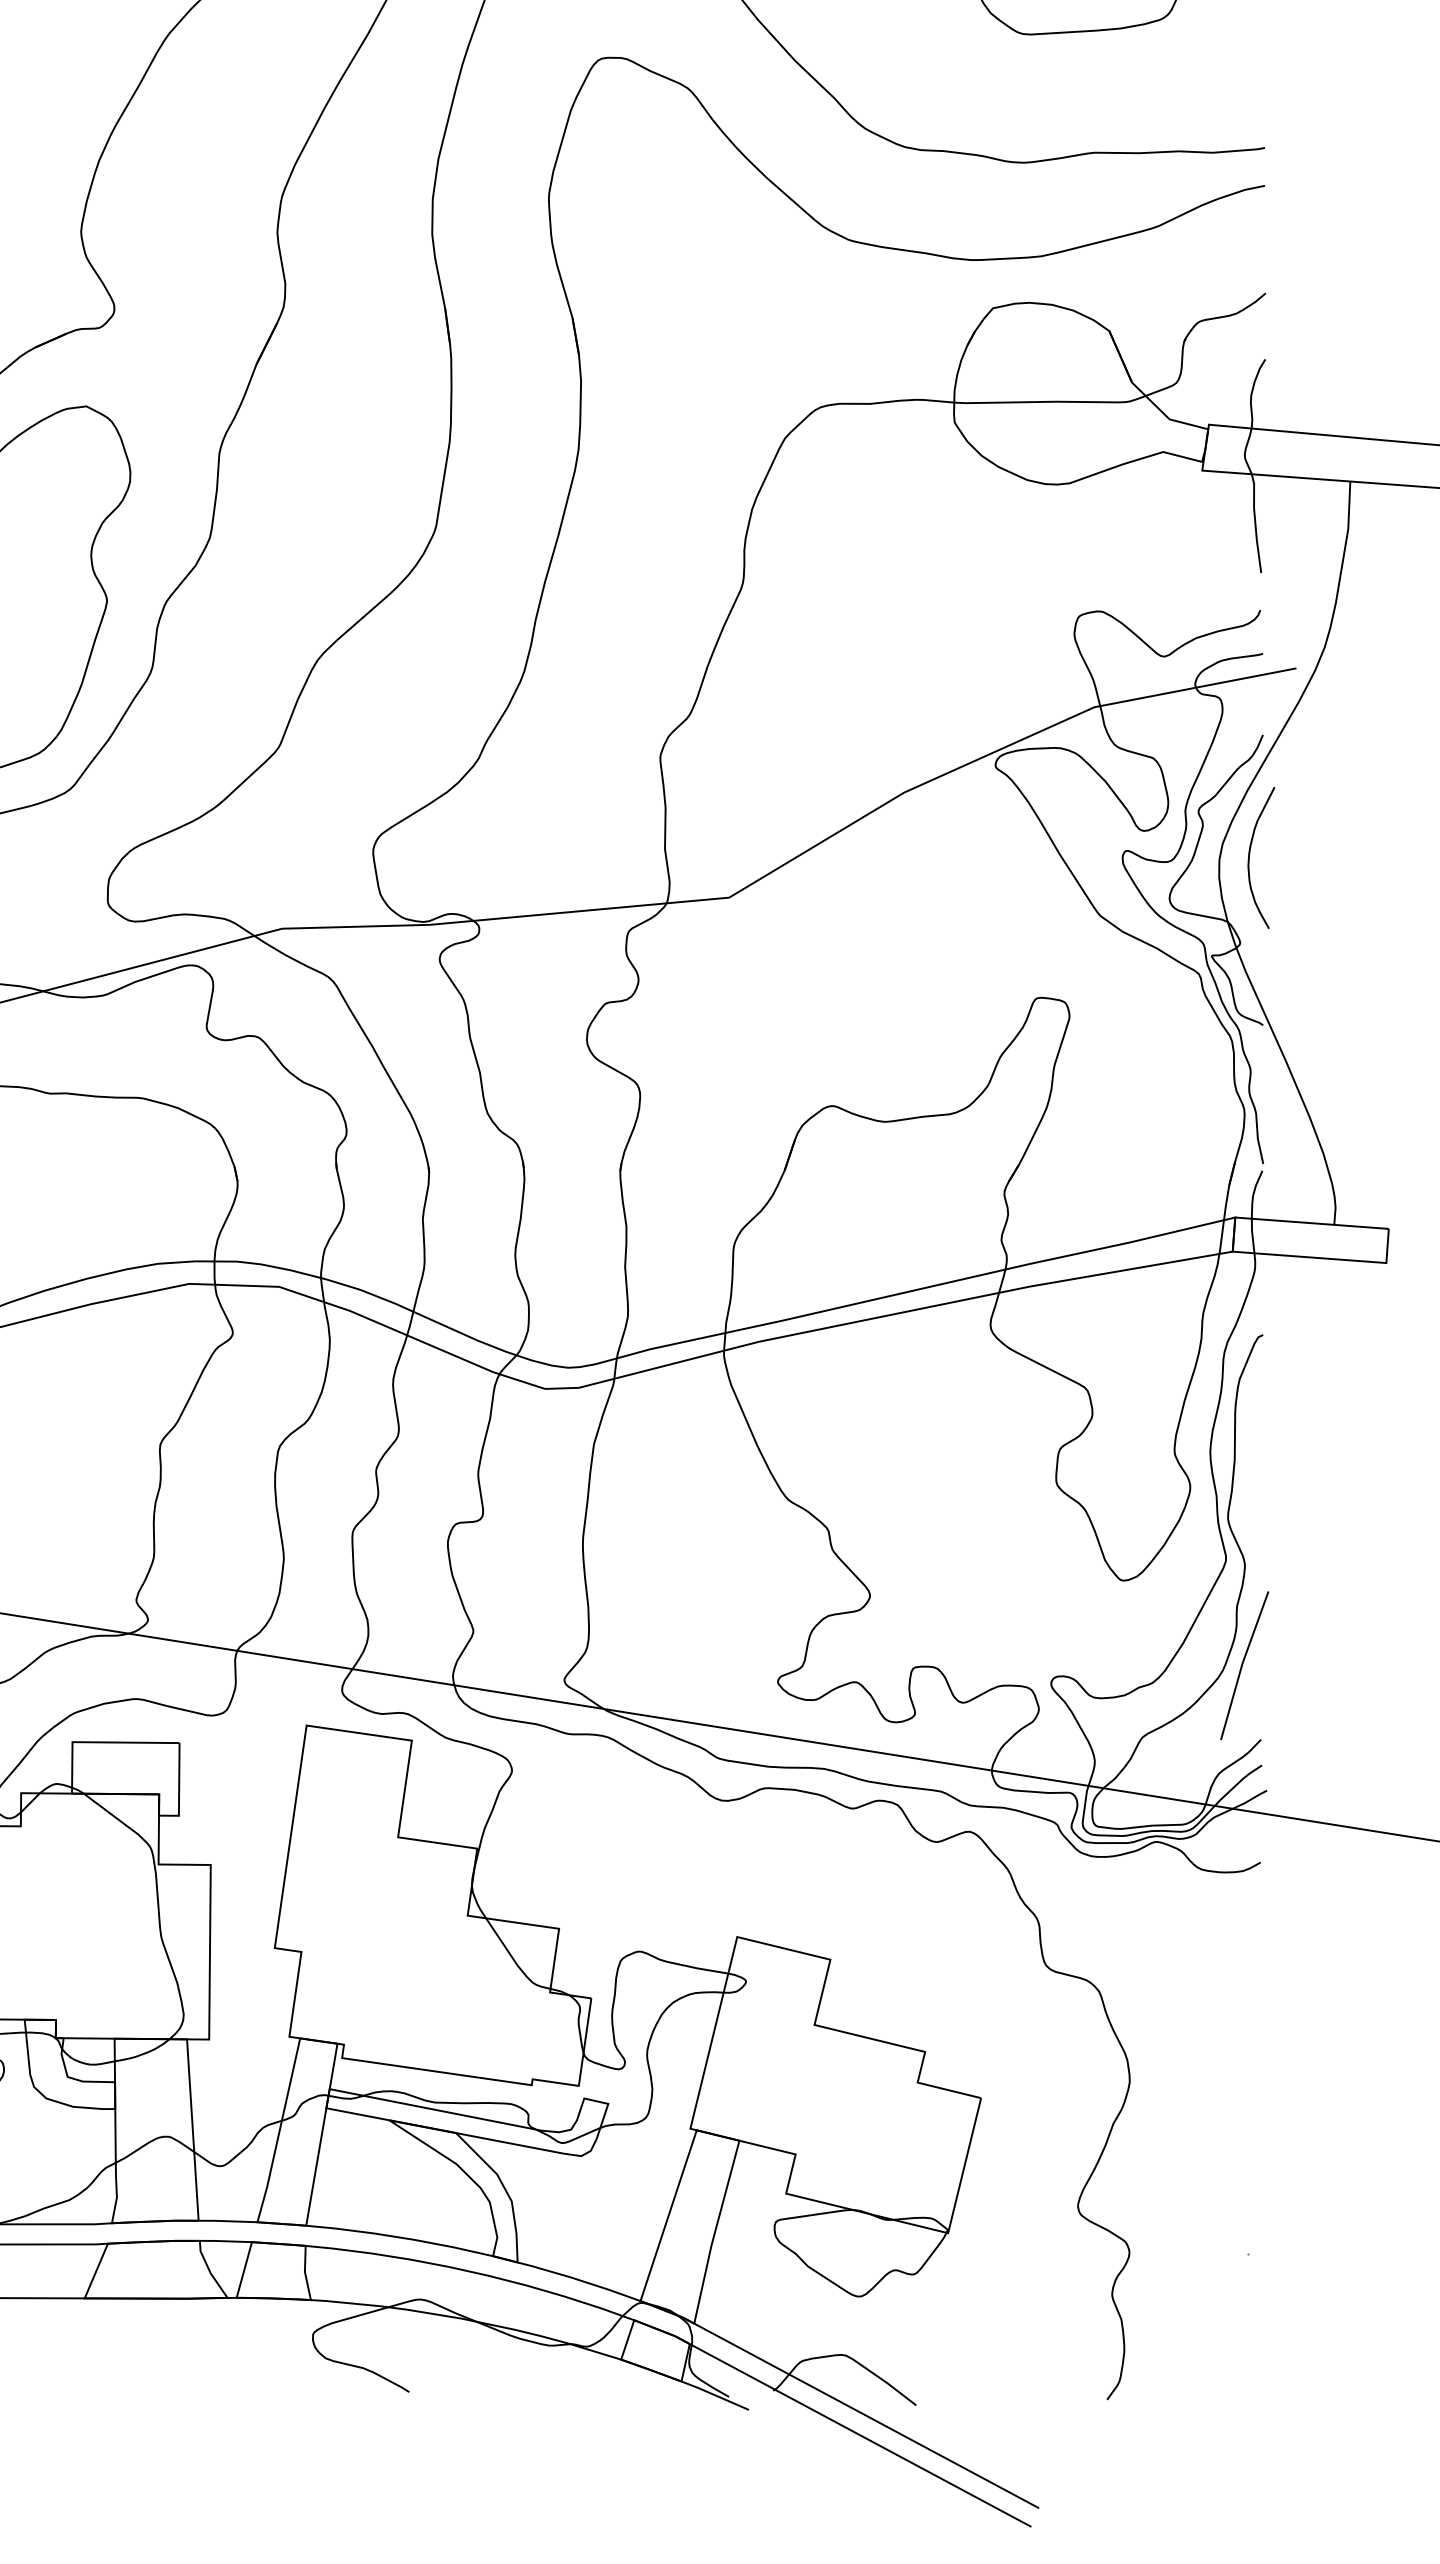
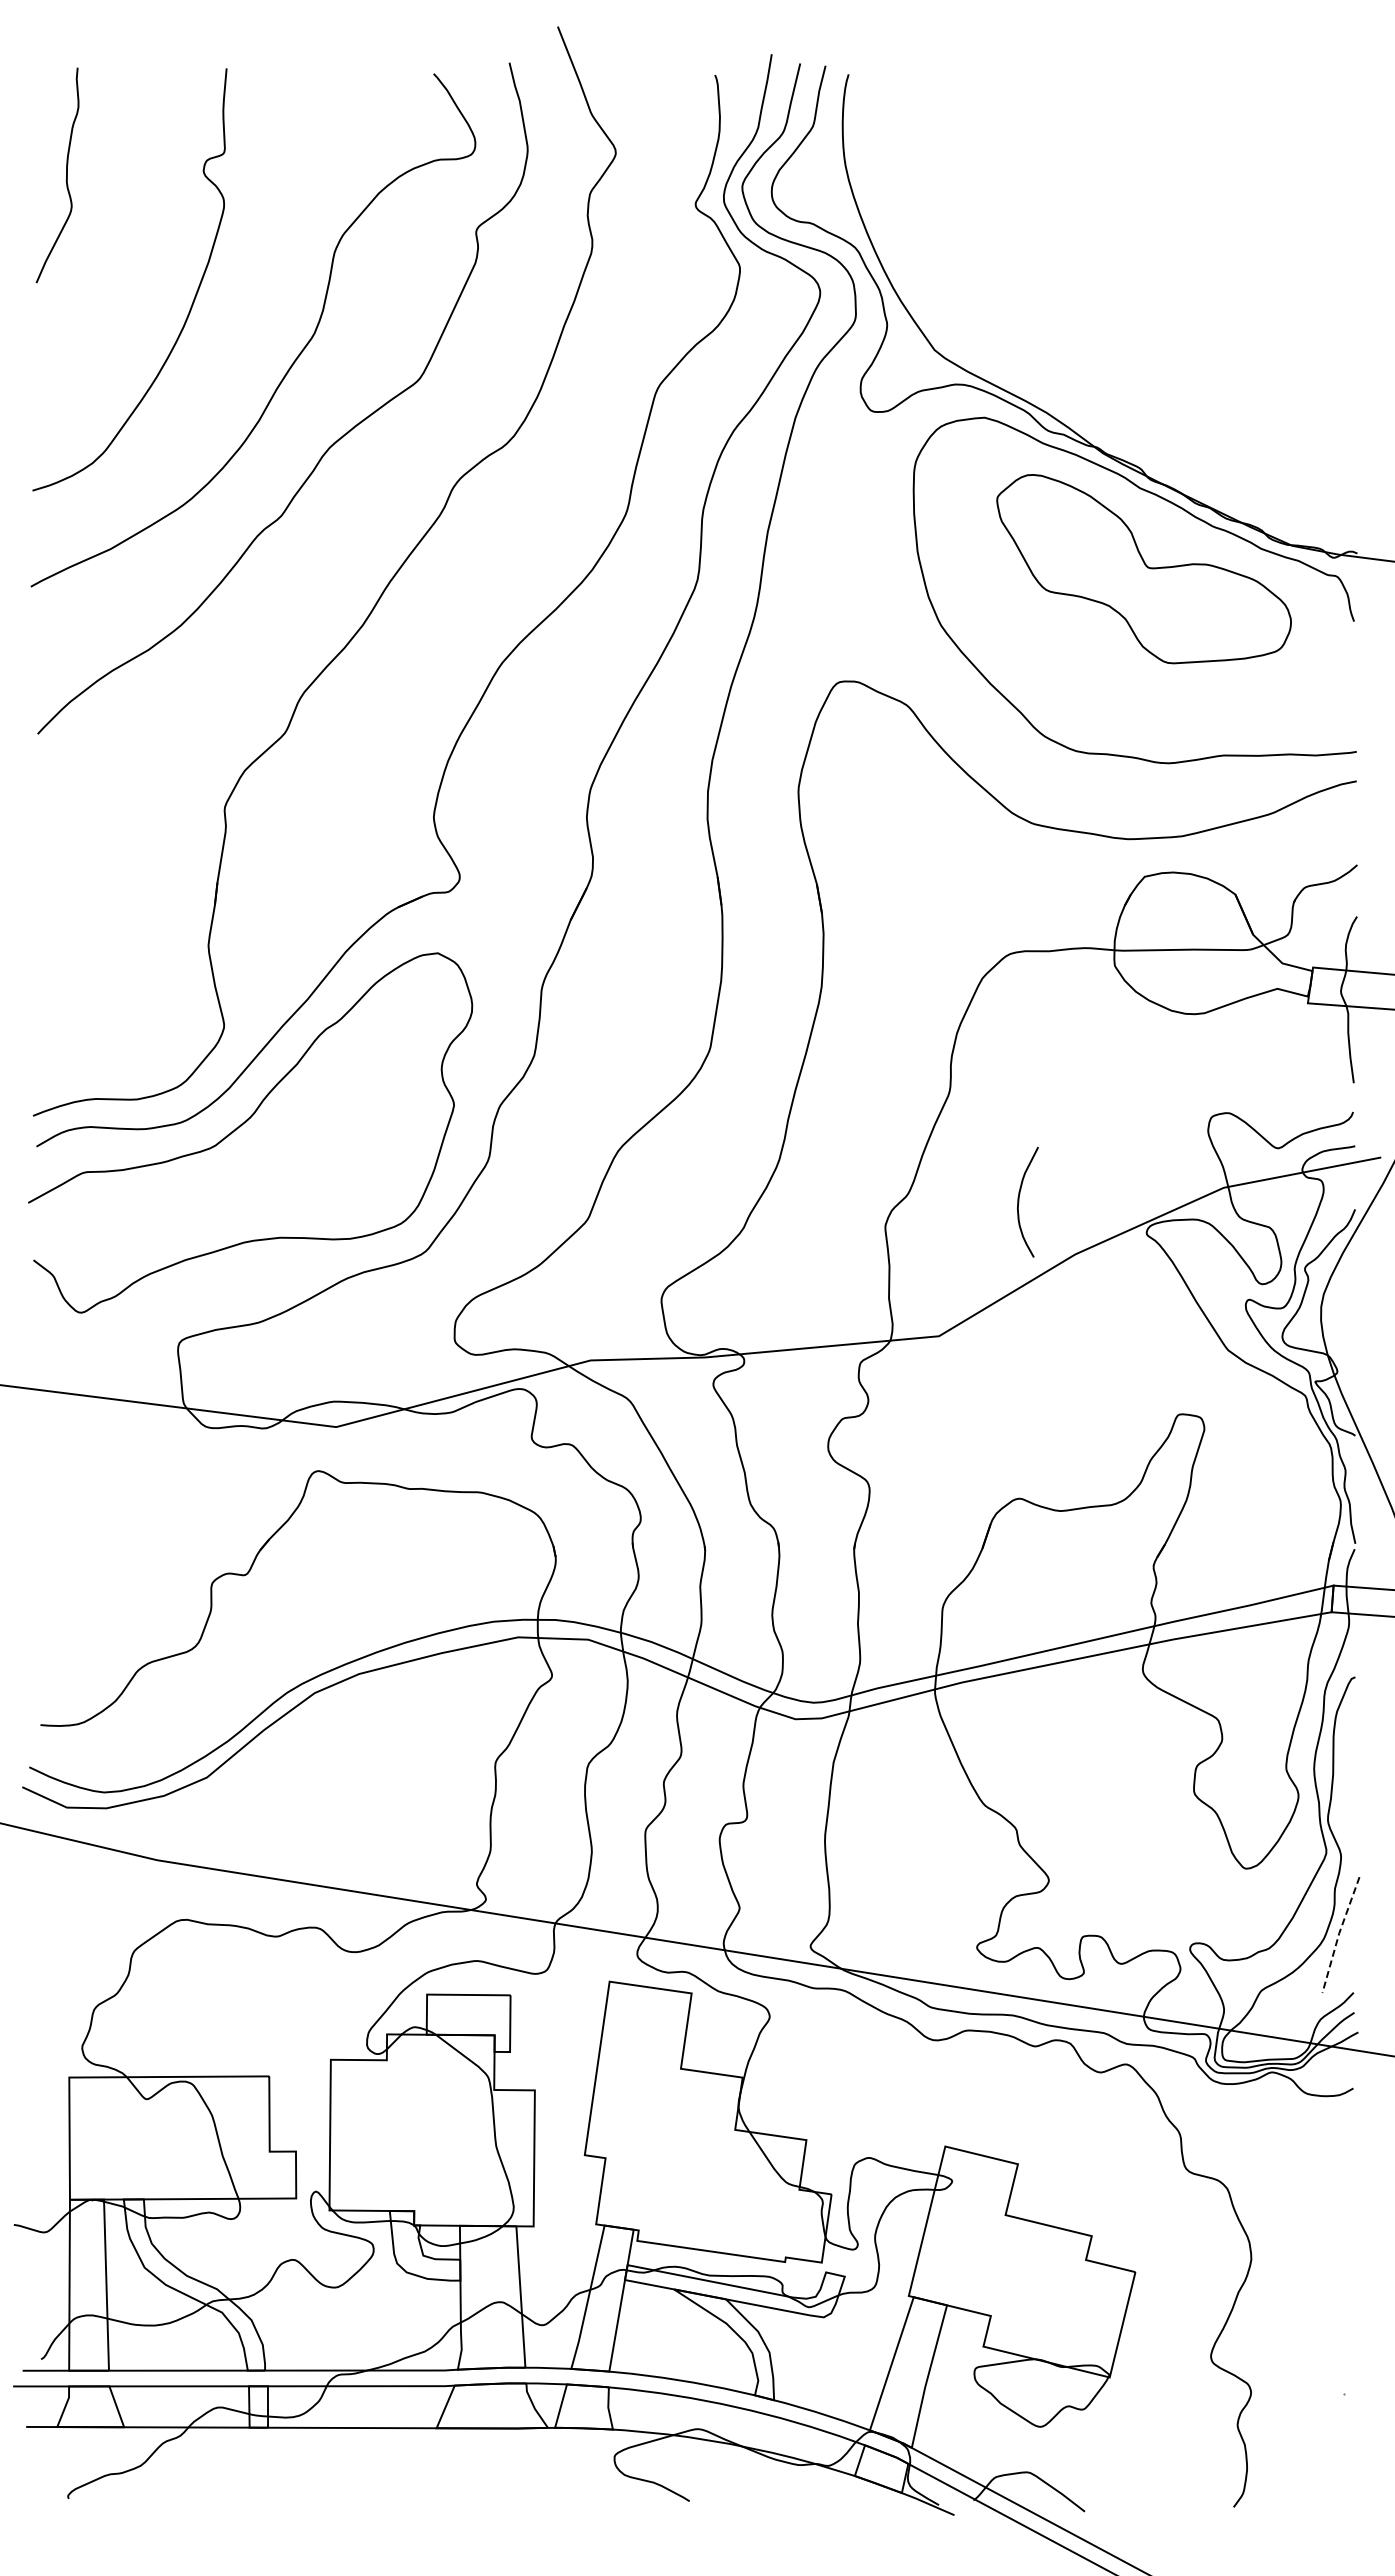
curve: (1250, 856) -> (1019, 1201), moved
line: (1242, 1665) -> (1339, 1934), solid -> dashed

